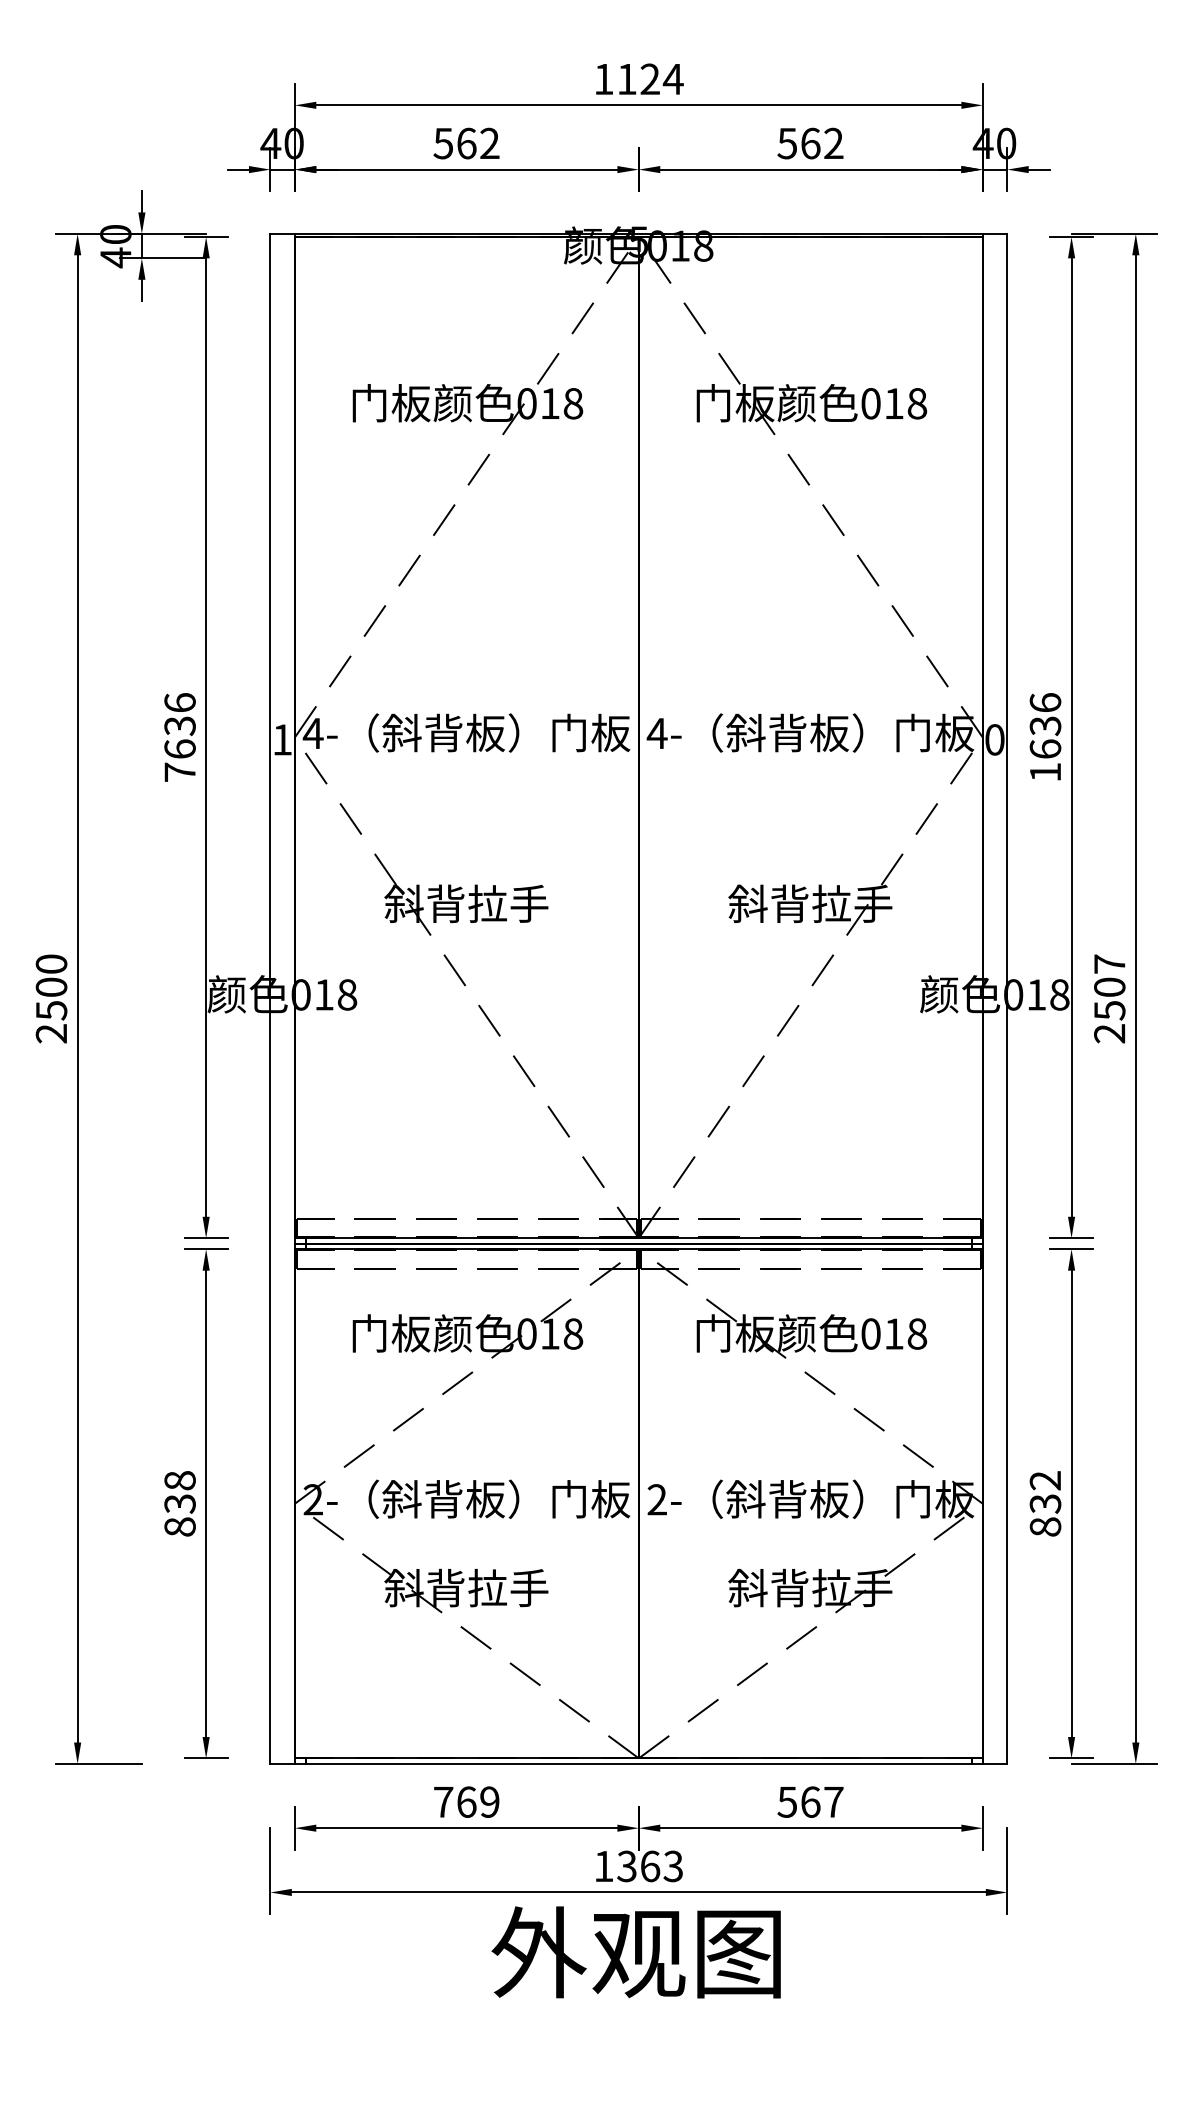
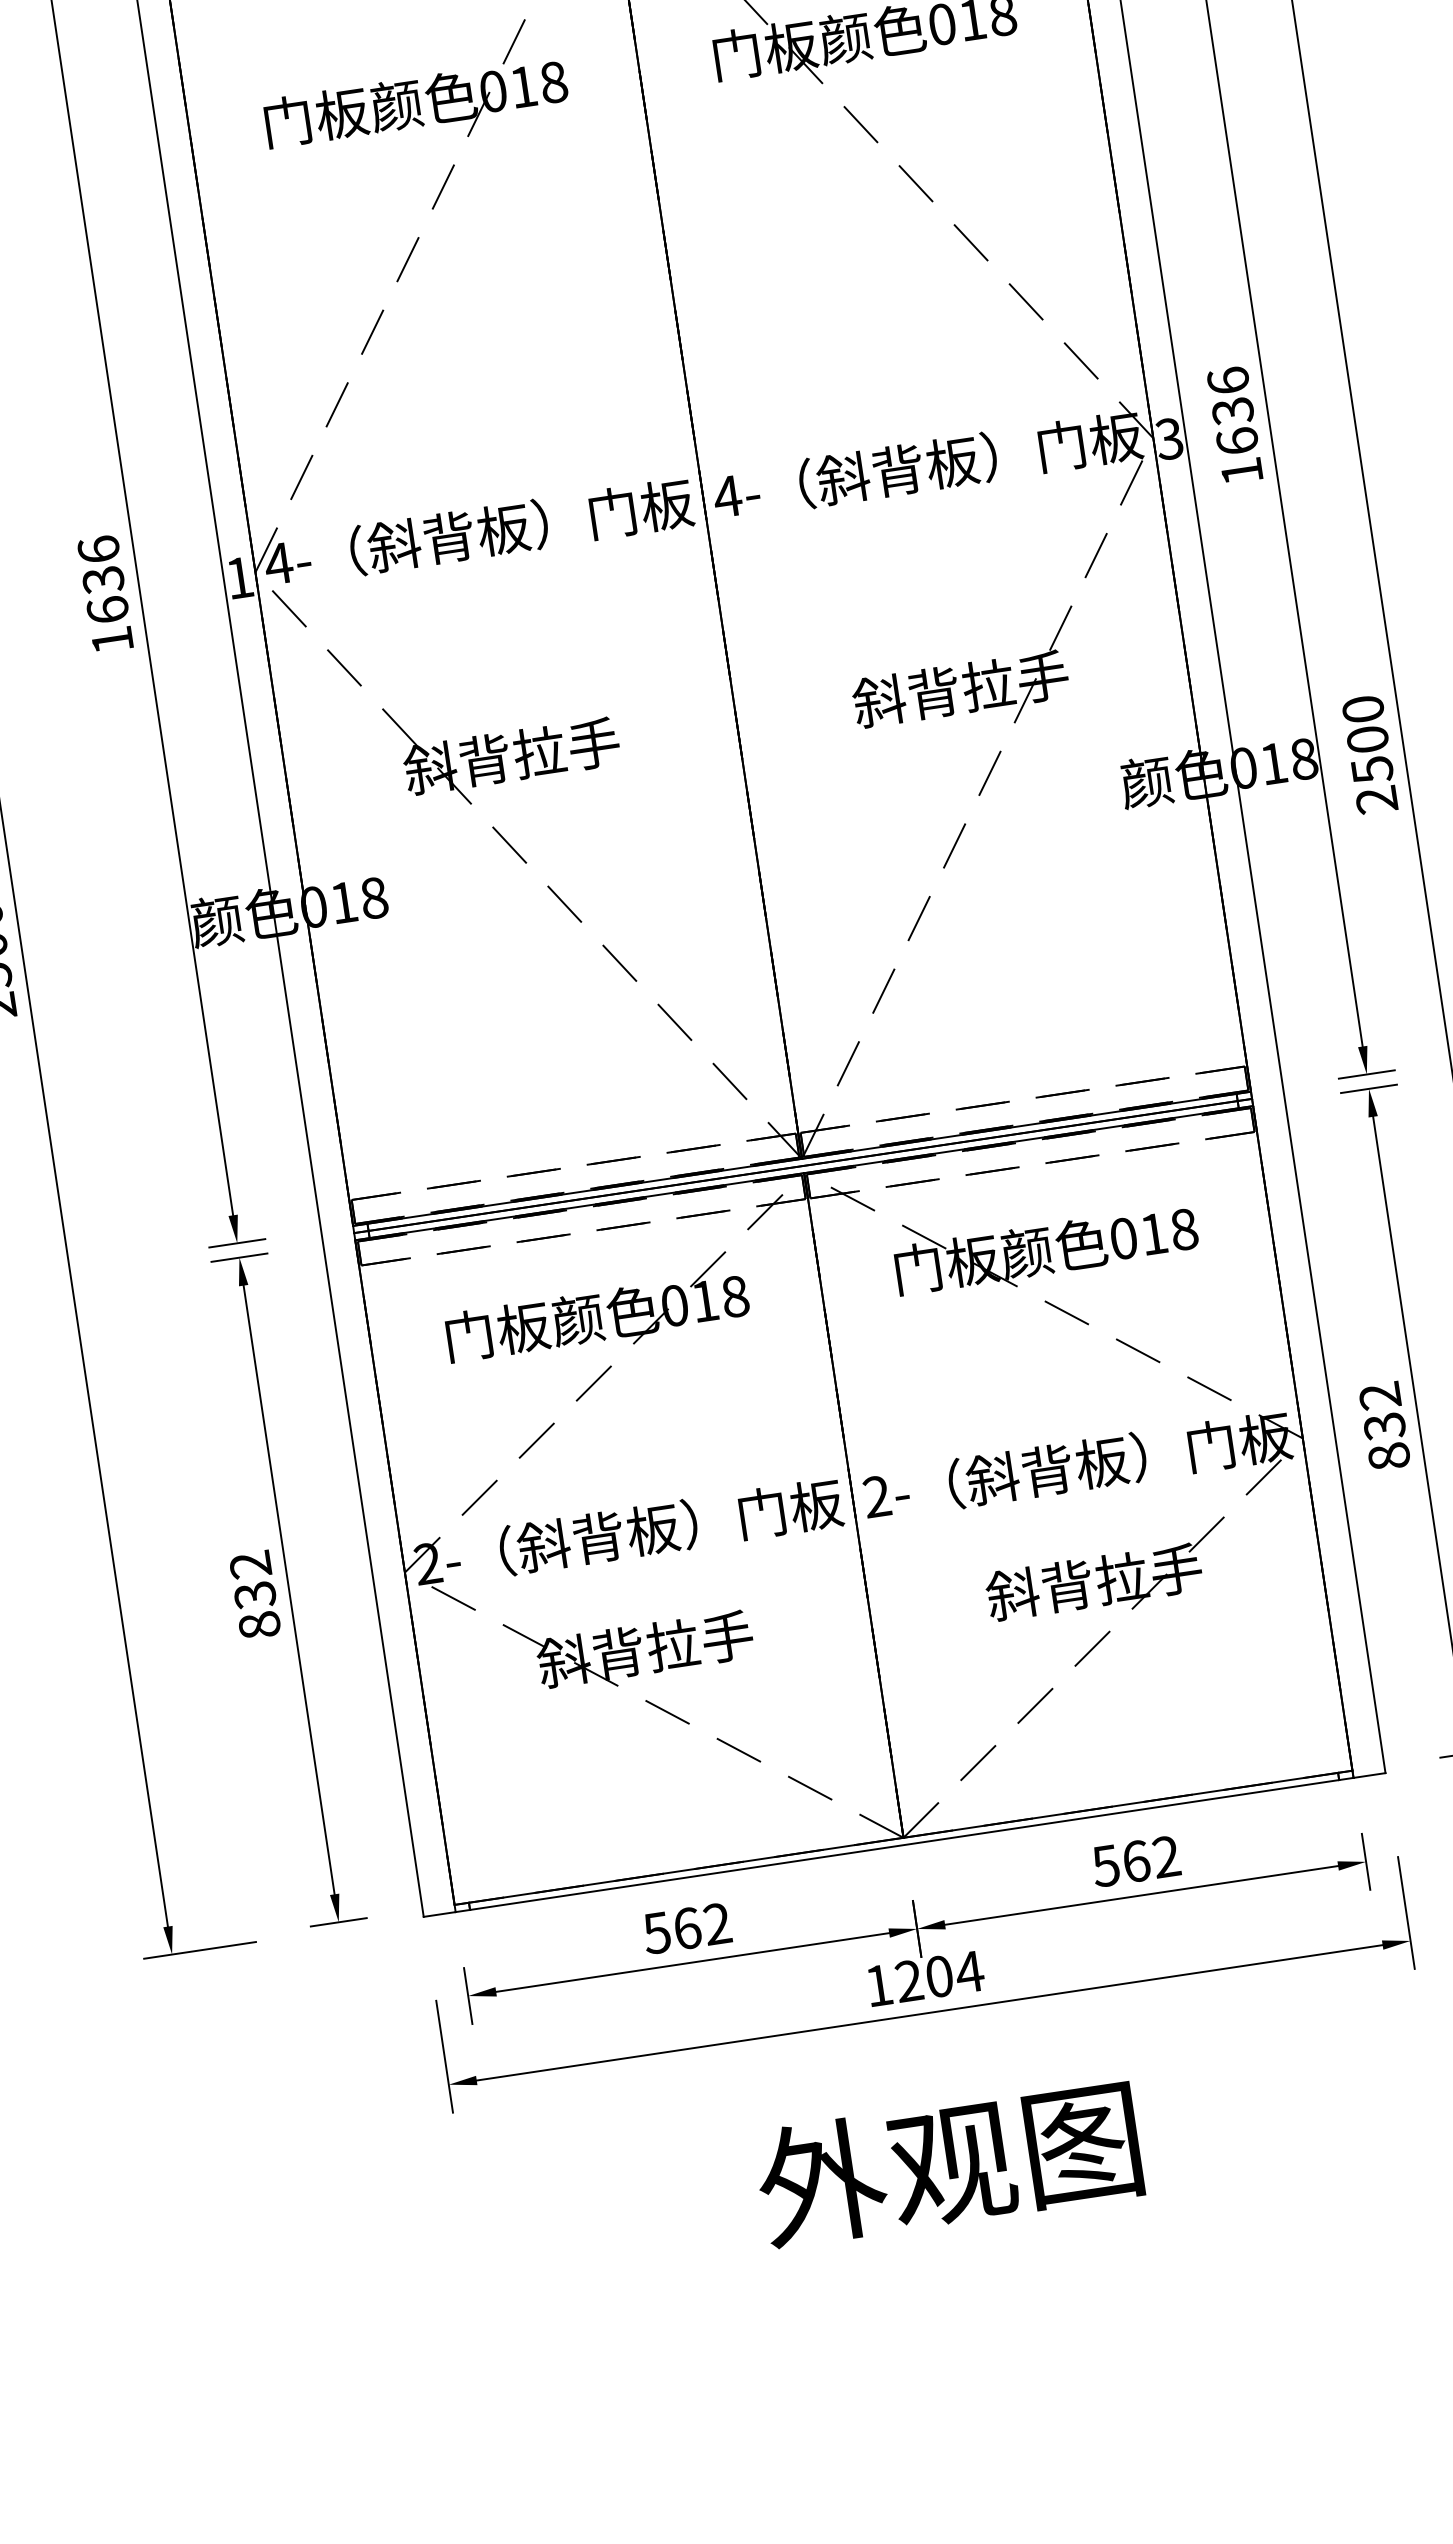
text: (994, 739) -> (1168, 438), 0 -> 3
text: (179, 771) -> (111, 639), 7636 -> 1636
text: (1109, 963) -> (1362, 708), 2507 -> 2500
text: (179, 1480) -> (249, 1564), 838 -> 832
text: (466, 1801) -> (687, 1927), 769 -> 562
text: (833, 1801) -> (1166, 1856), 567 -> 562
text: (650, 1866) -> (939, 1976), 1363 -> 1204
text: (635, 1952) -> (947, 2163), moved

